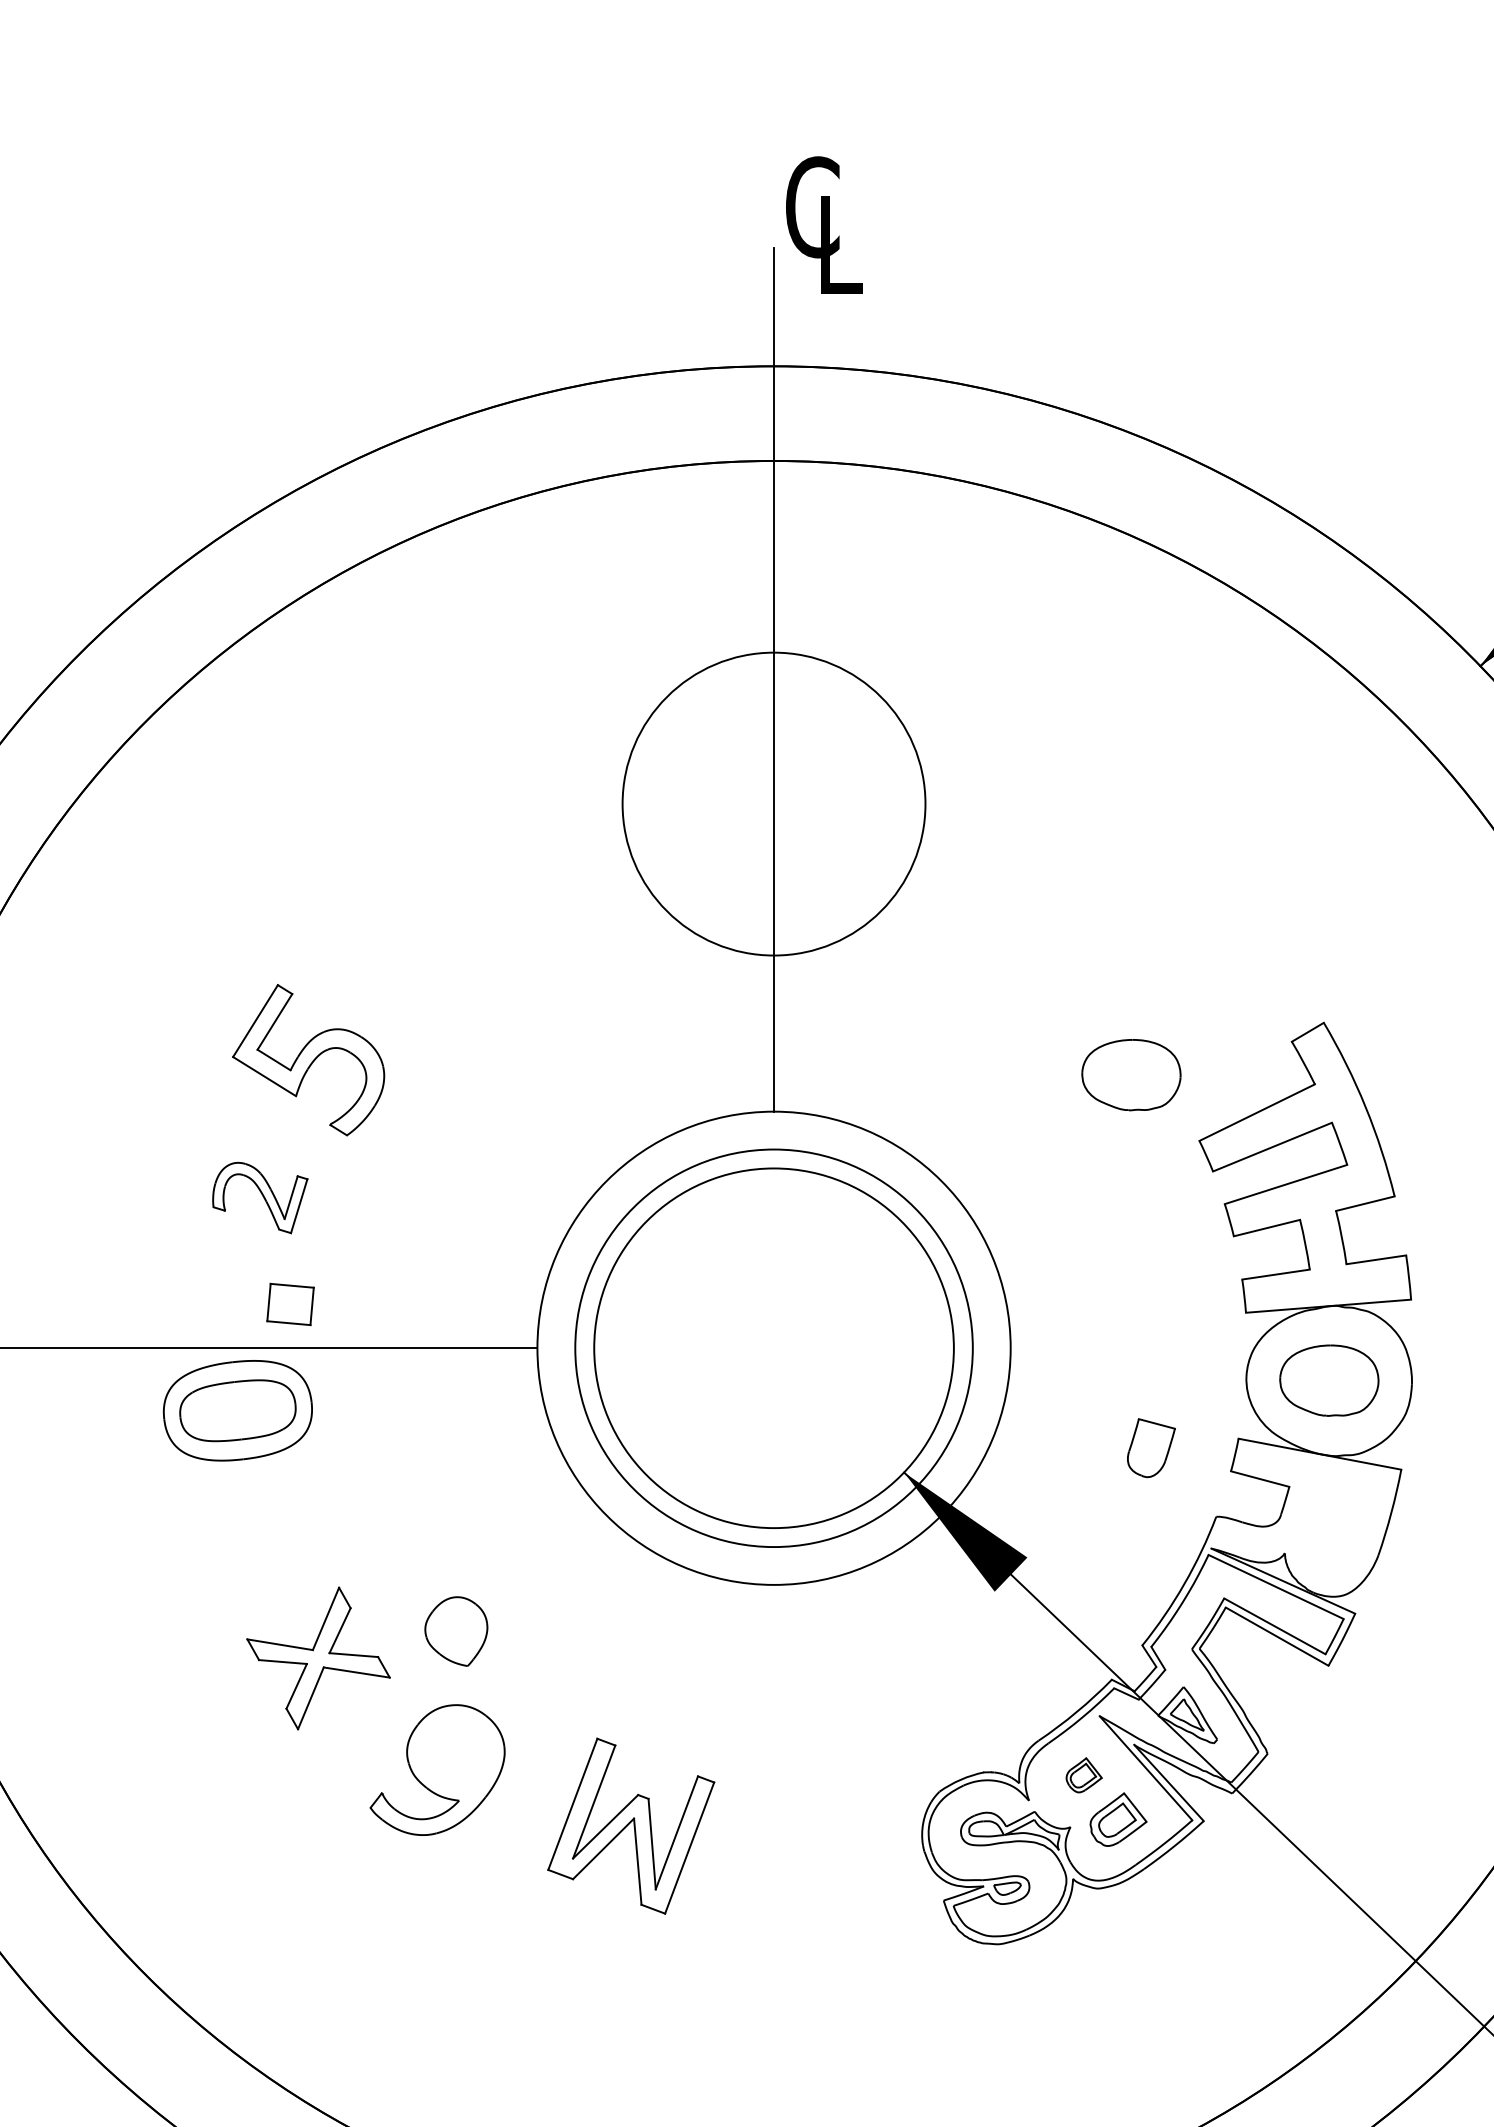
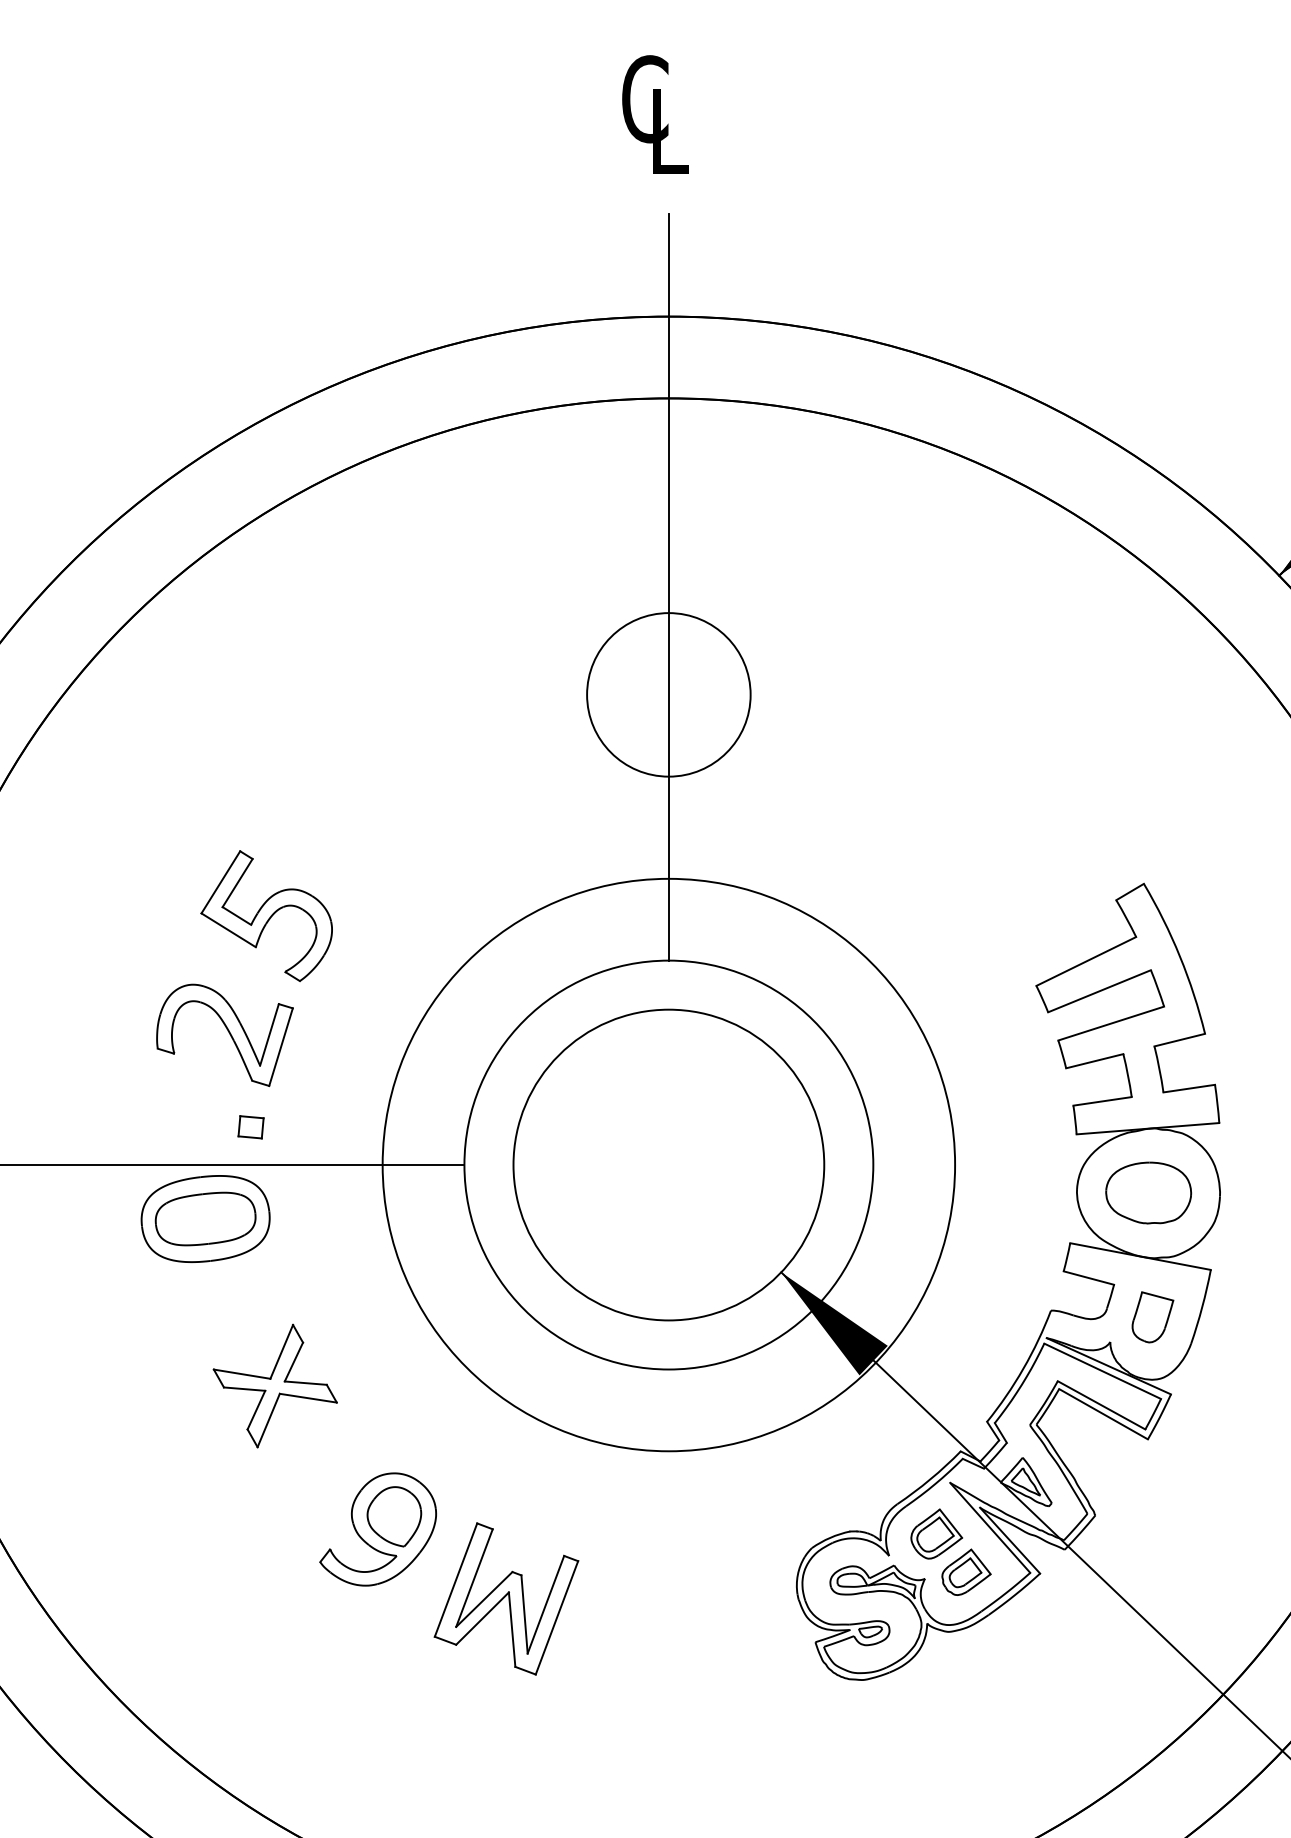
text: (824, 224) -> (655, 114), moved
circle: (773, 803) -> (668, 694), size x0.62
part: (1131, 1074) -> (977, 928), removed
part: (259, 1197) -> (224, 1034), size x1.67
part: (289, 1304) -> (250, 1127), size x0.62
circle: (773, 1347) -> (668, 1164), size x1.67
part: (1150, 1448) -> (1152, 1317), moved
part: (456, 1631) -> (394, 1516), moved
part: (317, 1657) -> (274, 1385), moved
part: (1083, 1774) -> (936, 1533), size x1.67
part: (631, 1825) -> (506, 1598), moved

